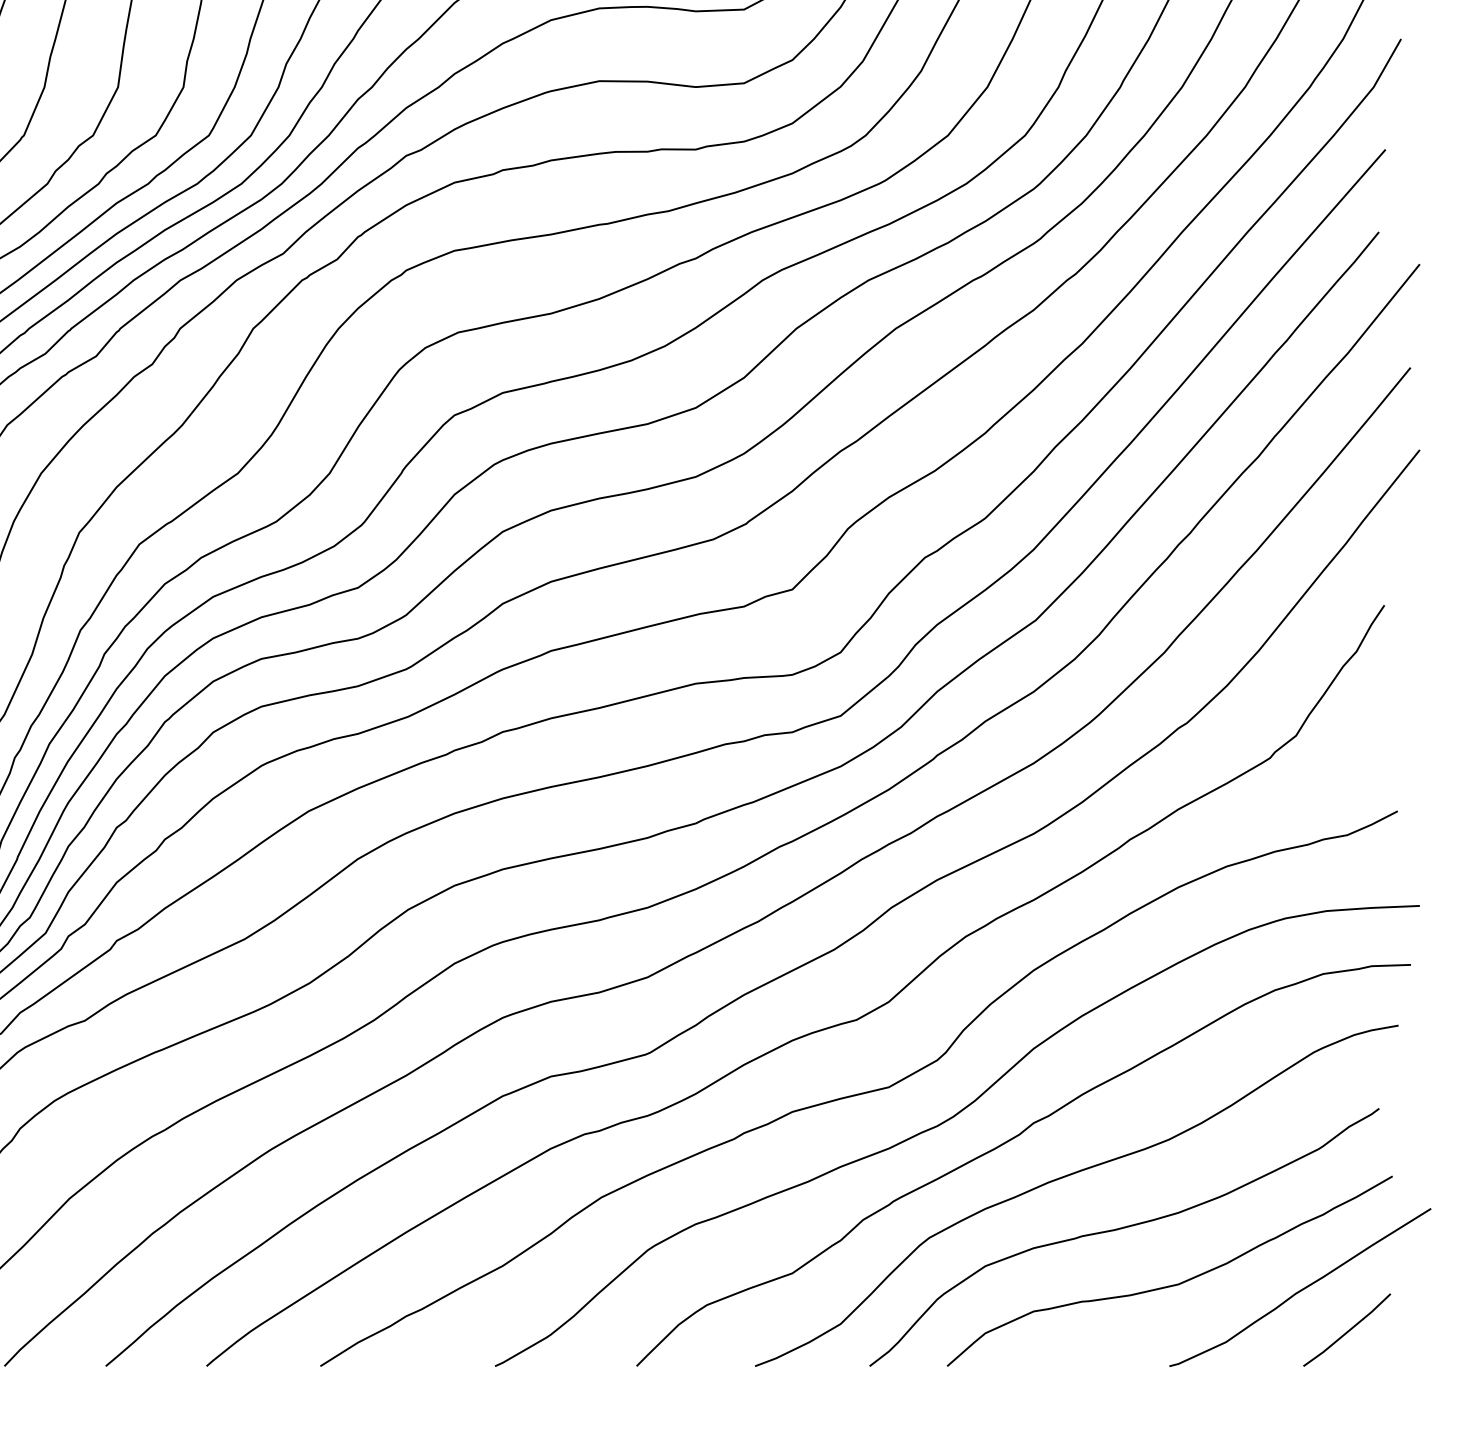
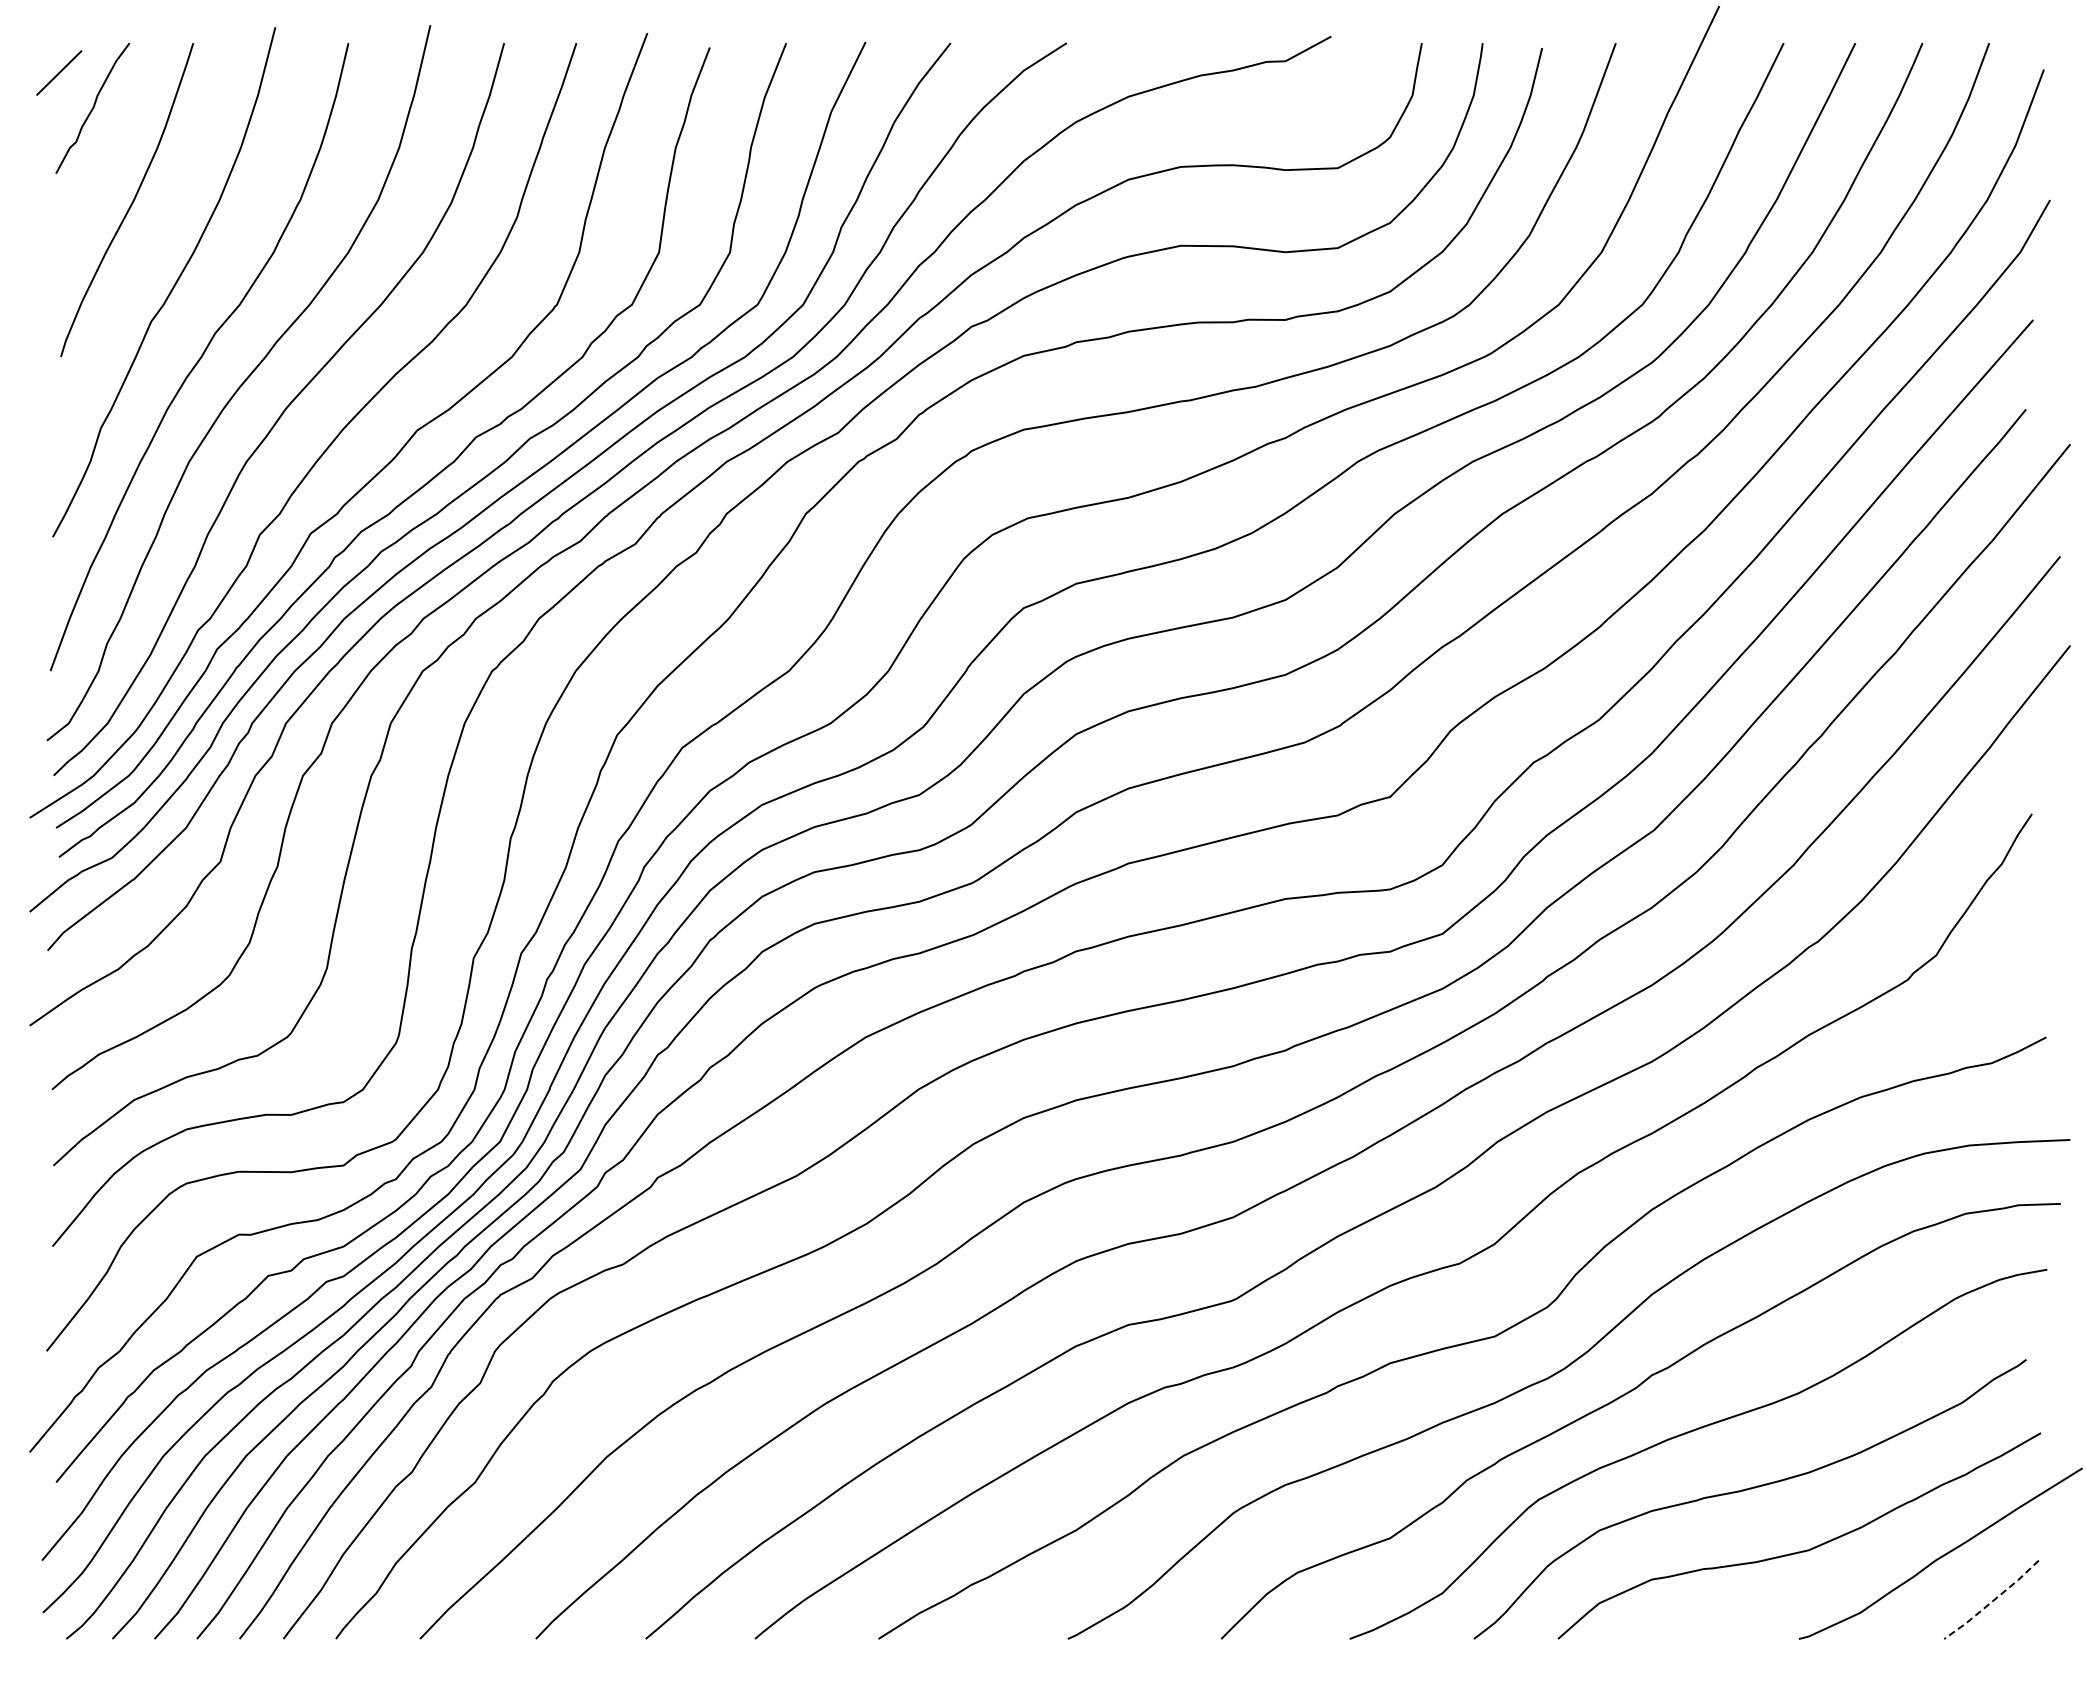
line: (1348, 1331) -> (1992, 1601), solid -> dashed

